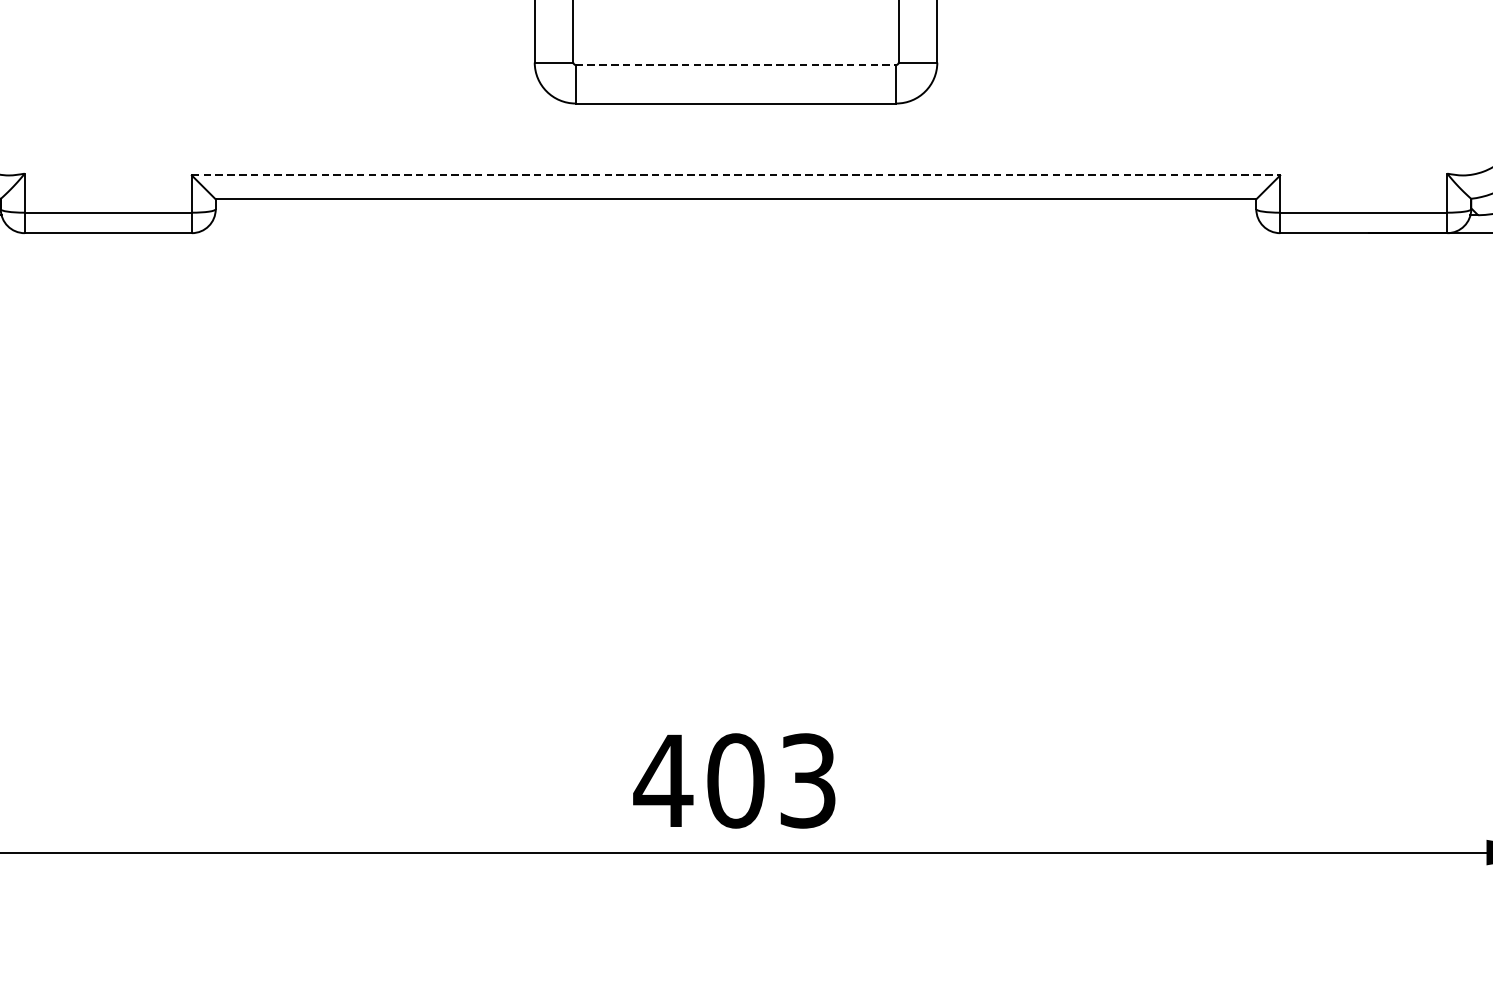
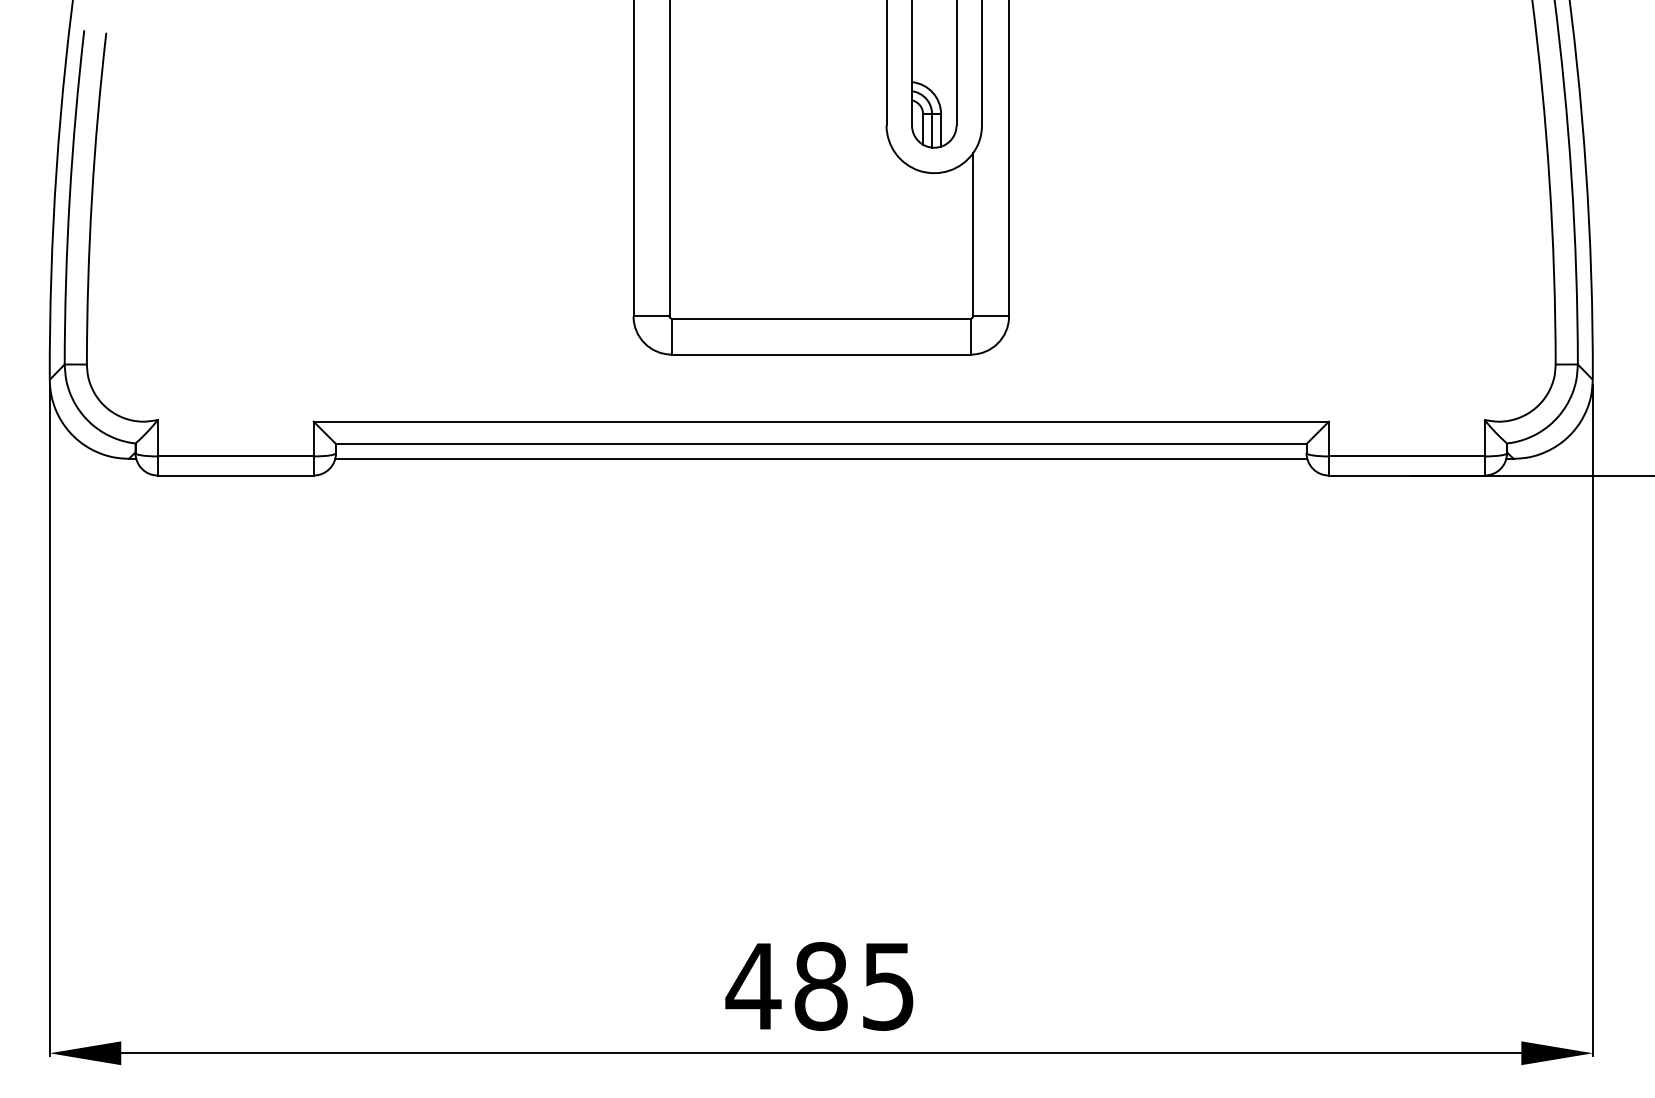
line: (736, 64) -> (821, 318), dashed -> solid
line: (736, 175) -> (821, 421), dashed -> solid
line: (736, 214) -> (821, 458), added
text: (770, 780) -> (853, 986), 403 -> 485

